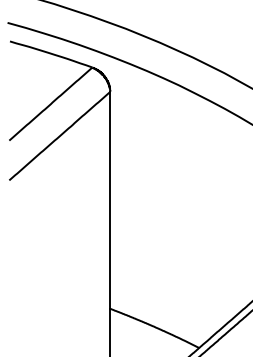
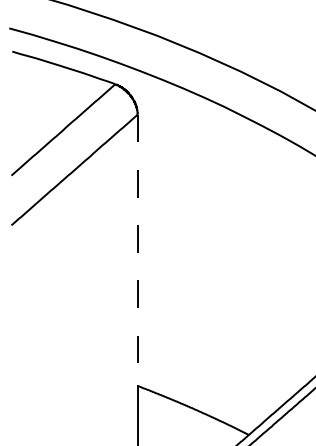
line: (110, 200) -> (137, 250), solid -> dashed

